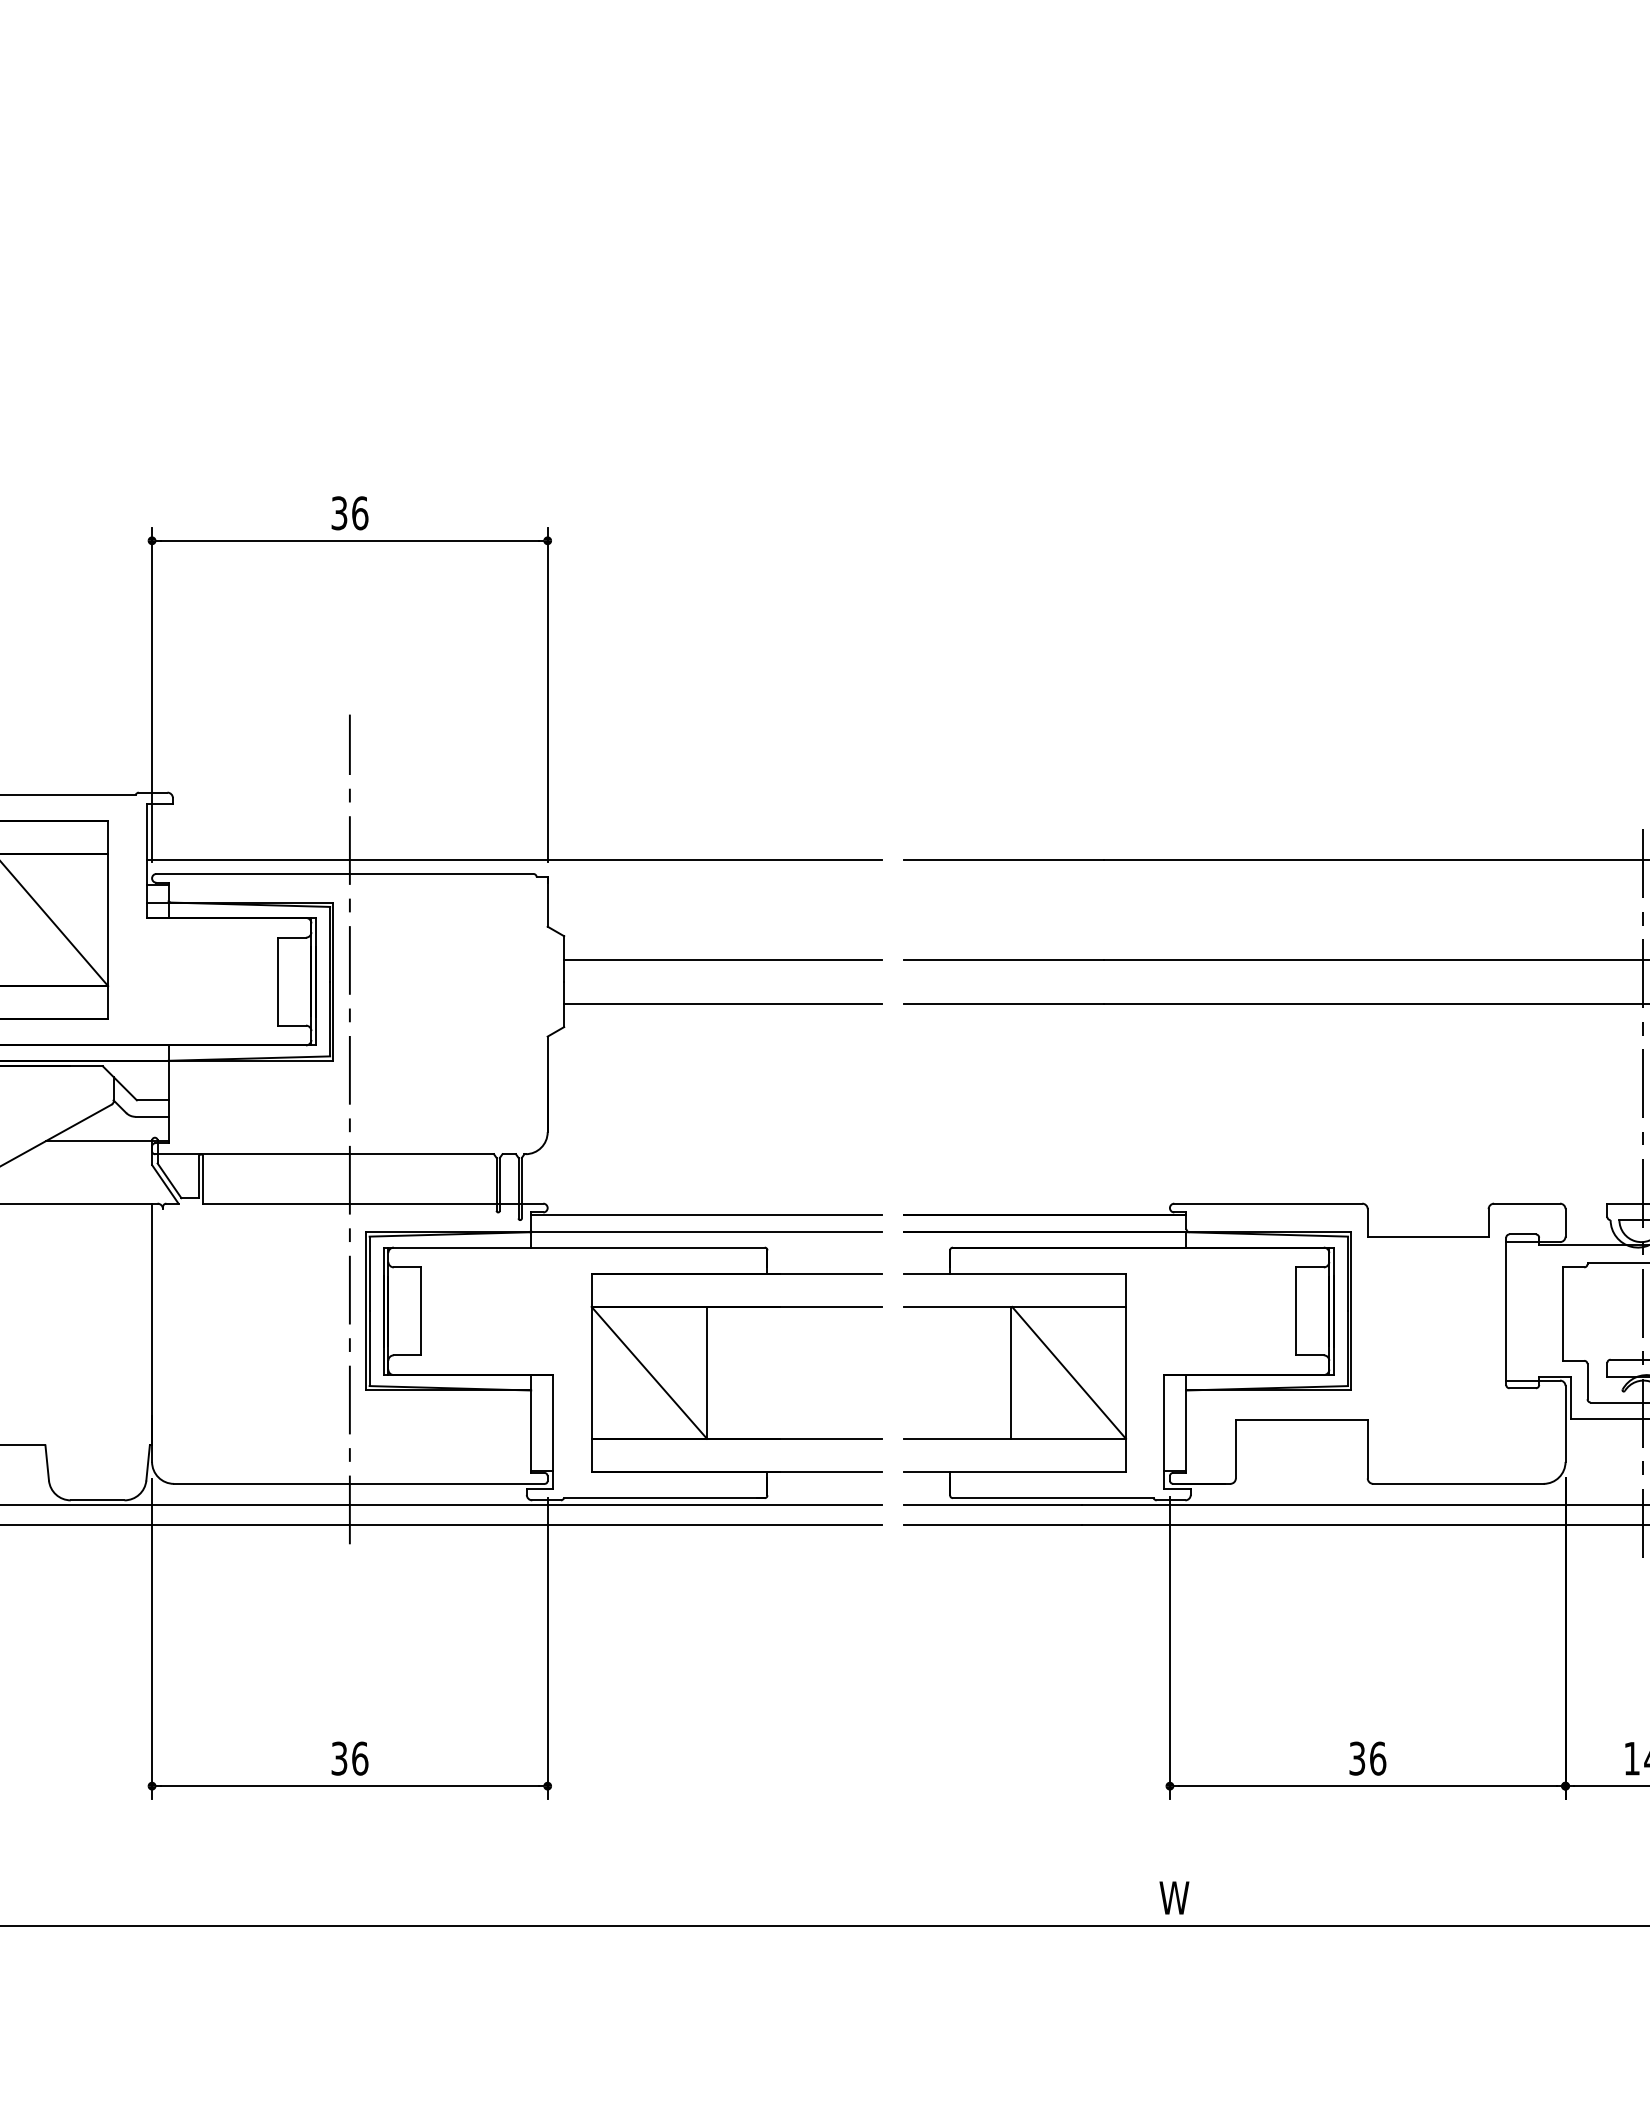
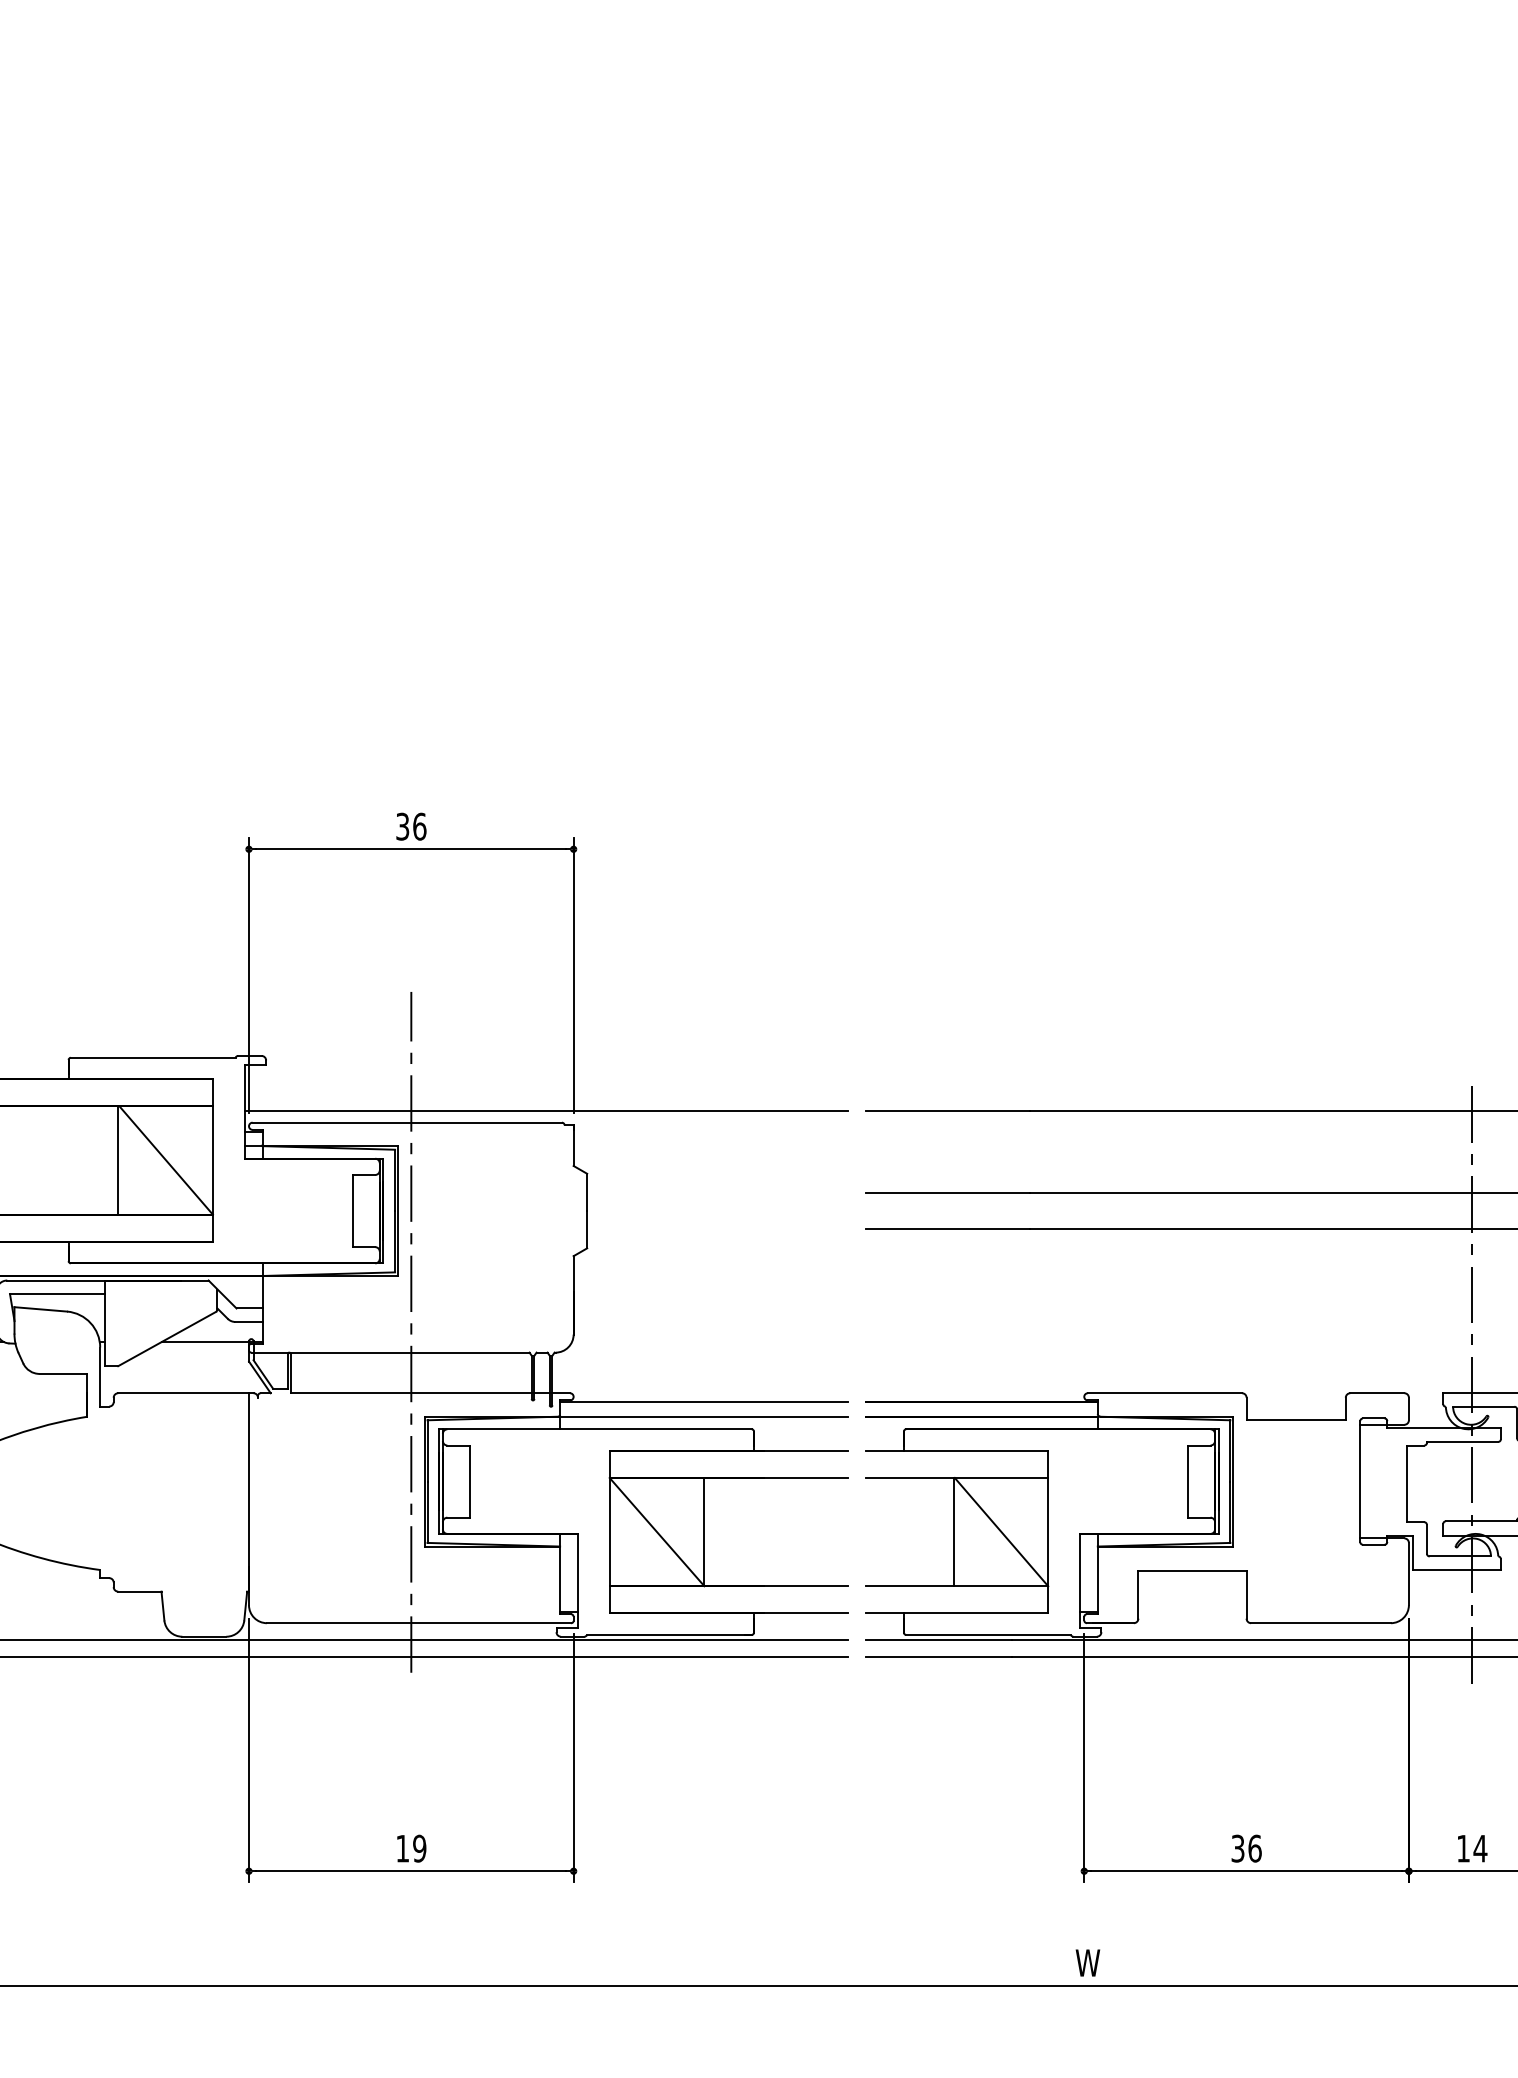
line: (722, 960) -> (717, 1193), removed
line: (722, 1004) -> (717, 1229), removed
text: (350, 1758) -> (411, 1848), 36 -> 19

